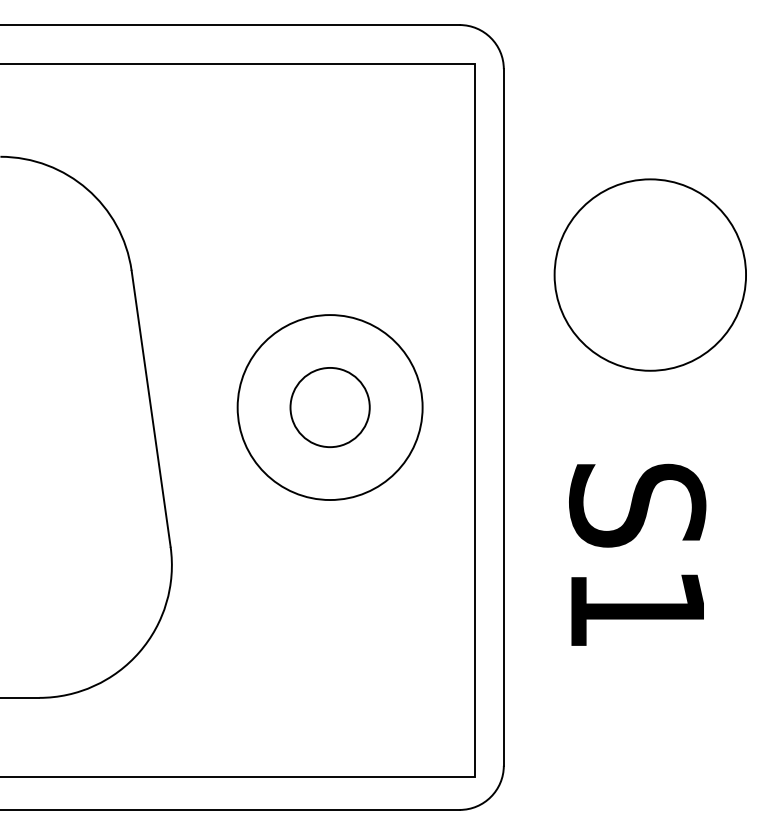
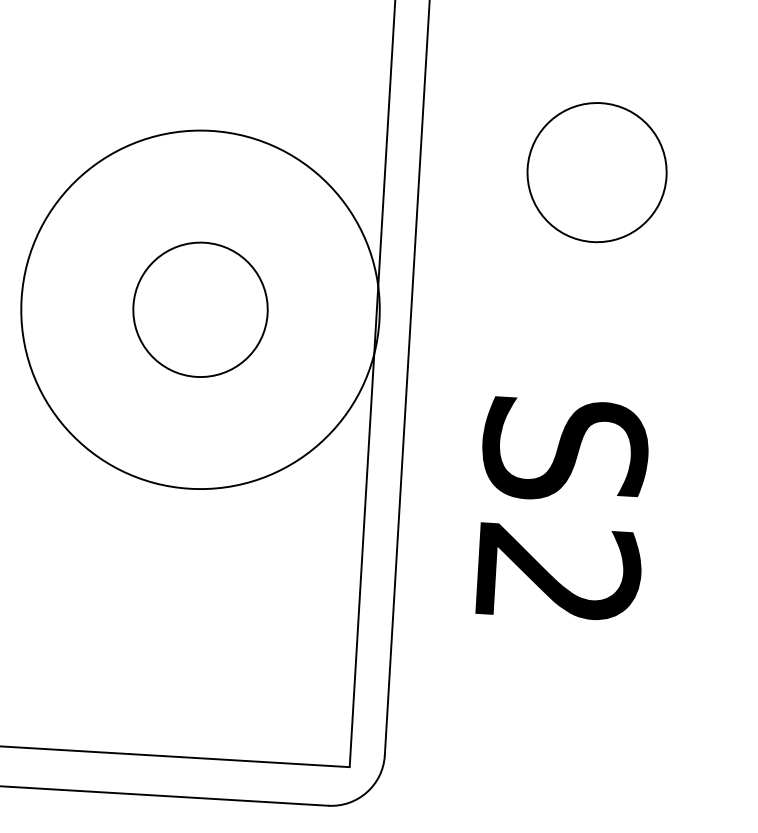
circle: (649, 274) -> (596, 171), size x0.6
circle: (329, 407) -> (199, 309), size x1.4
circle: (329, 407) -> (199, 309), size x1.6
text: (638, 606) -> (559, 572), S1 -> S2

